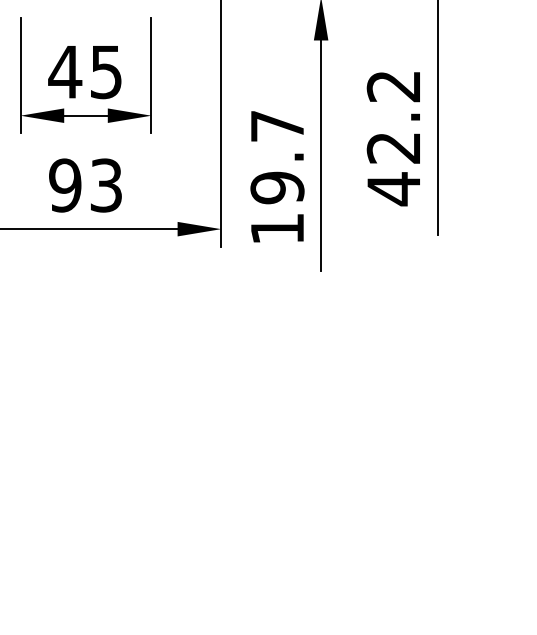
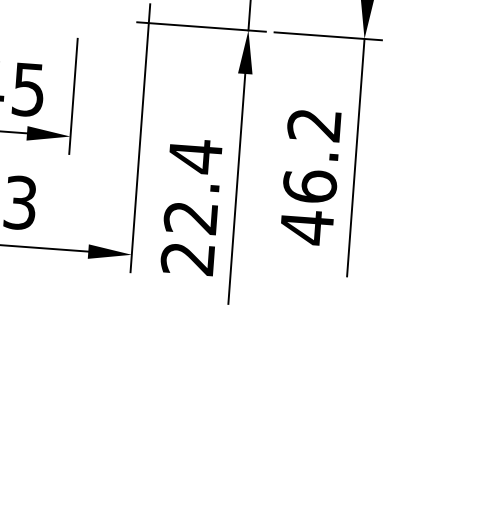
text: (393, 147) -> (309, 185), 42.2 -> 46.2
text: (277, 176) -> (191, 206), 19.7 -> 22.4

